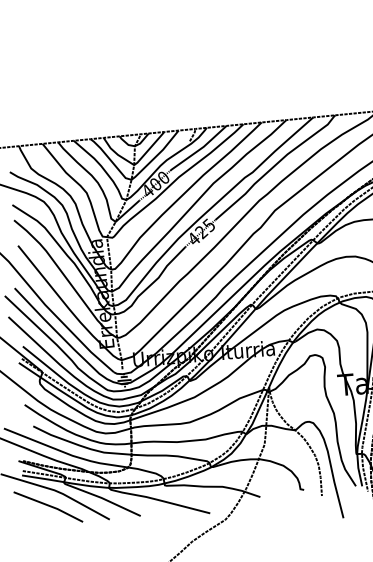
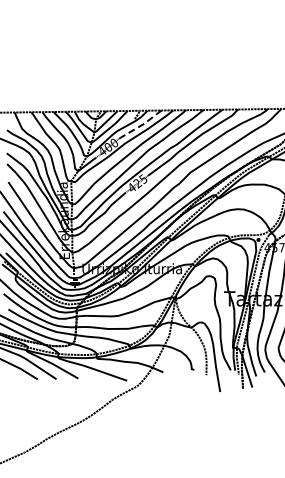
line: (198, 149) -> (140, 125), solid -> dashed

